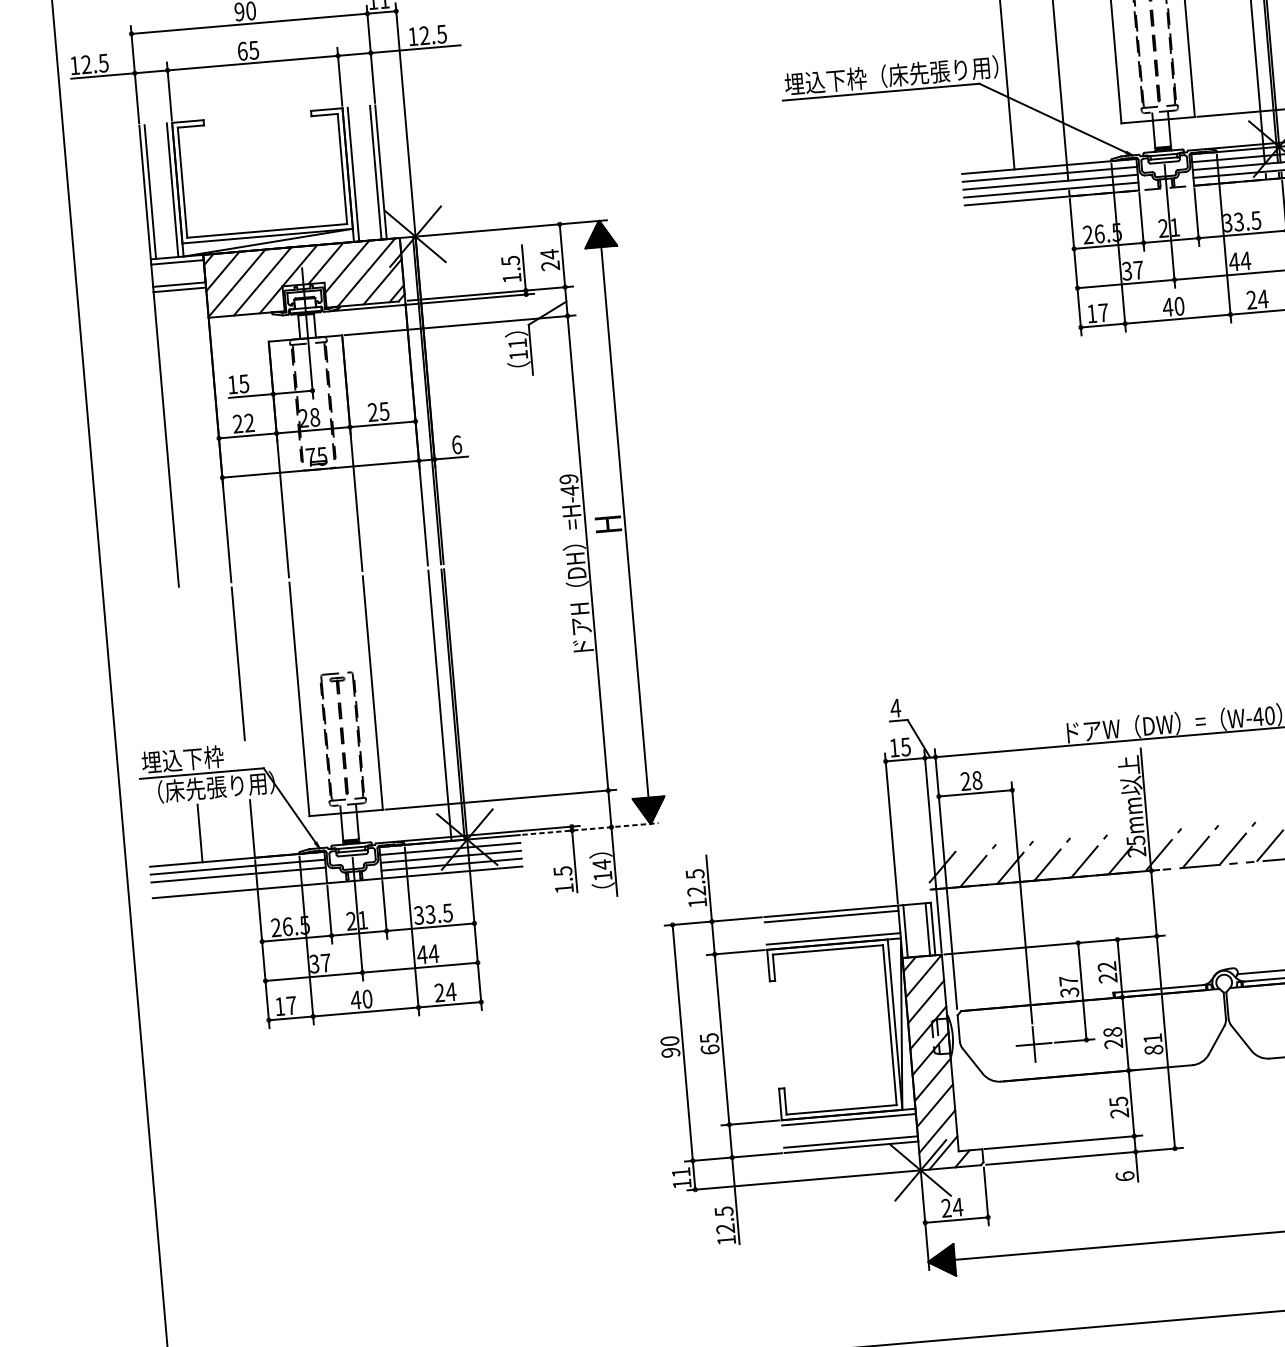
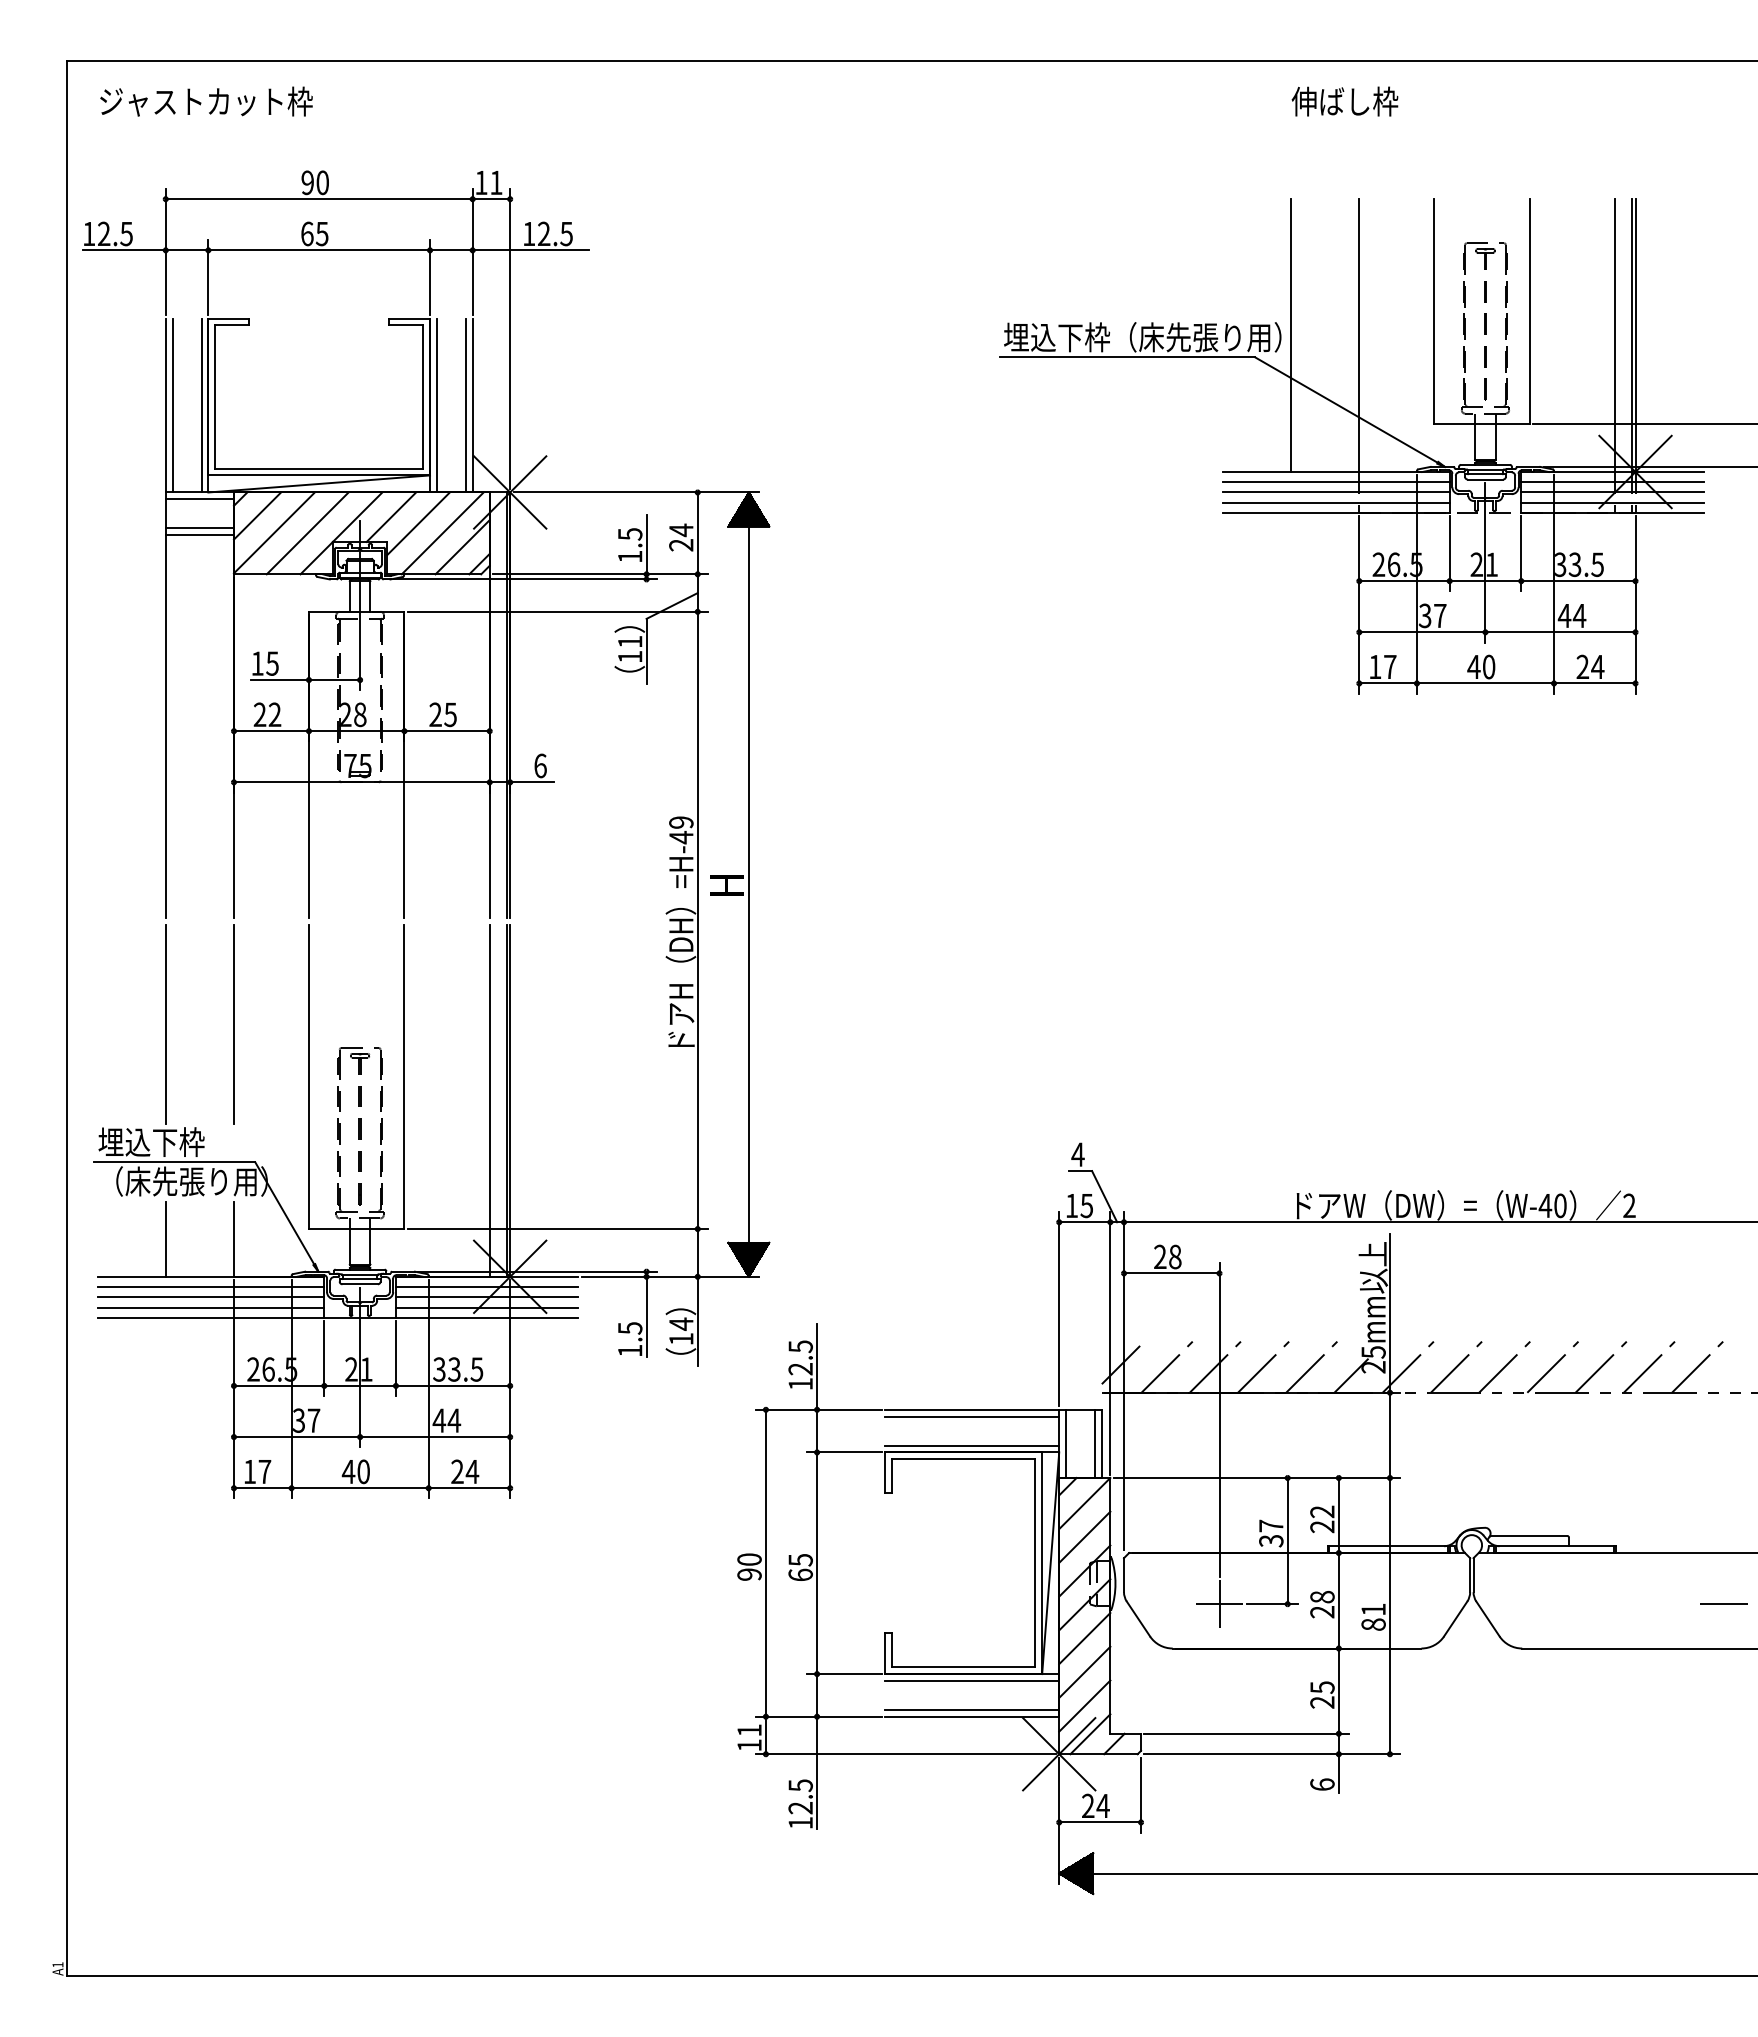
line: (185, 668) -> (165, 1024), added
line: (590, 828) -> (670, 1276), dashed -> solid
line: (238, 882) -> (210, 1307), added

